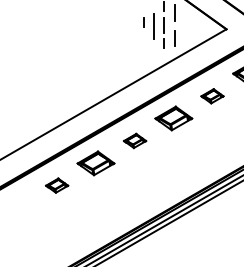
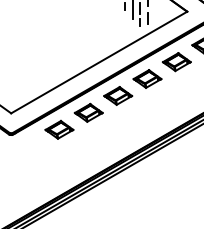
part: (212, 96) -> (176, 62), size x1.67
part: (135, 140) -> (118, 95), size x1.67
part: (57, 185) -> (59, 129), size x1.67

